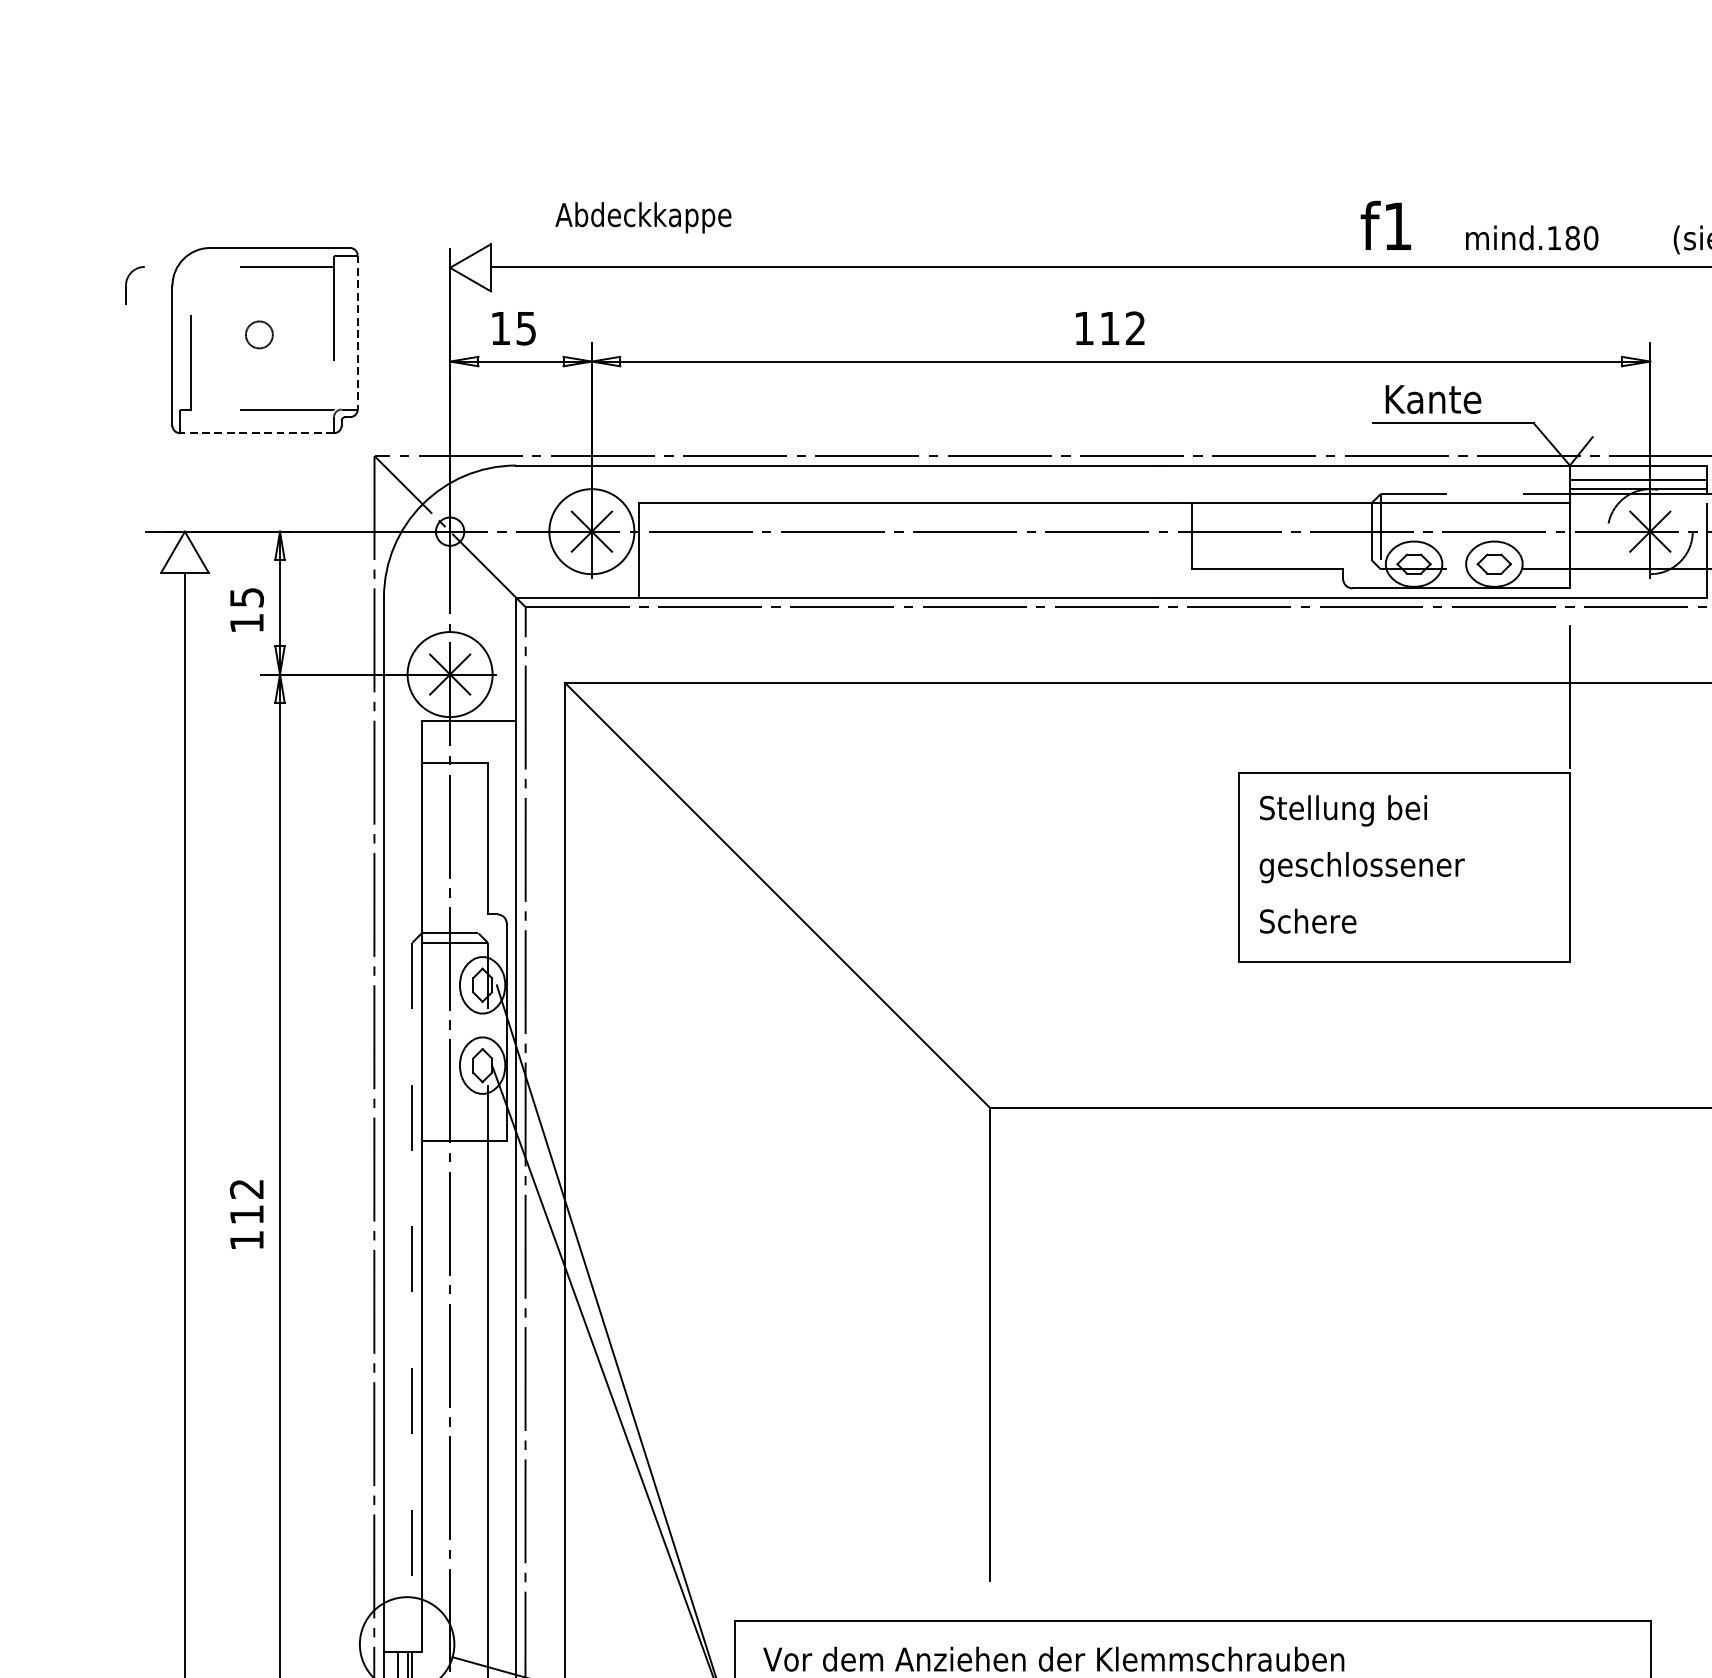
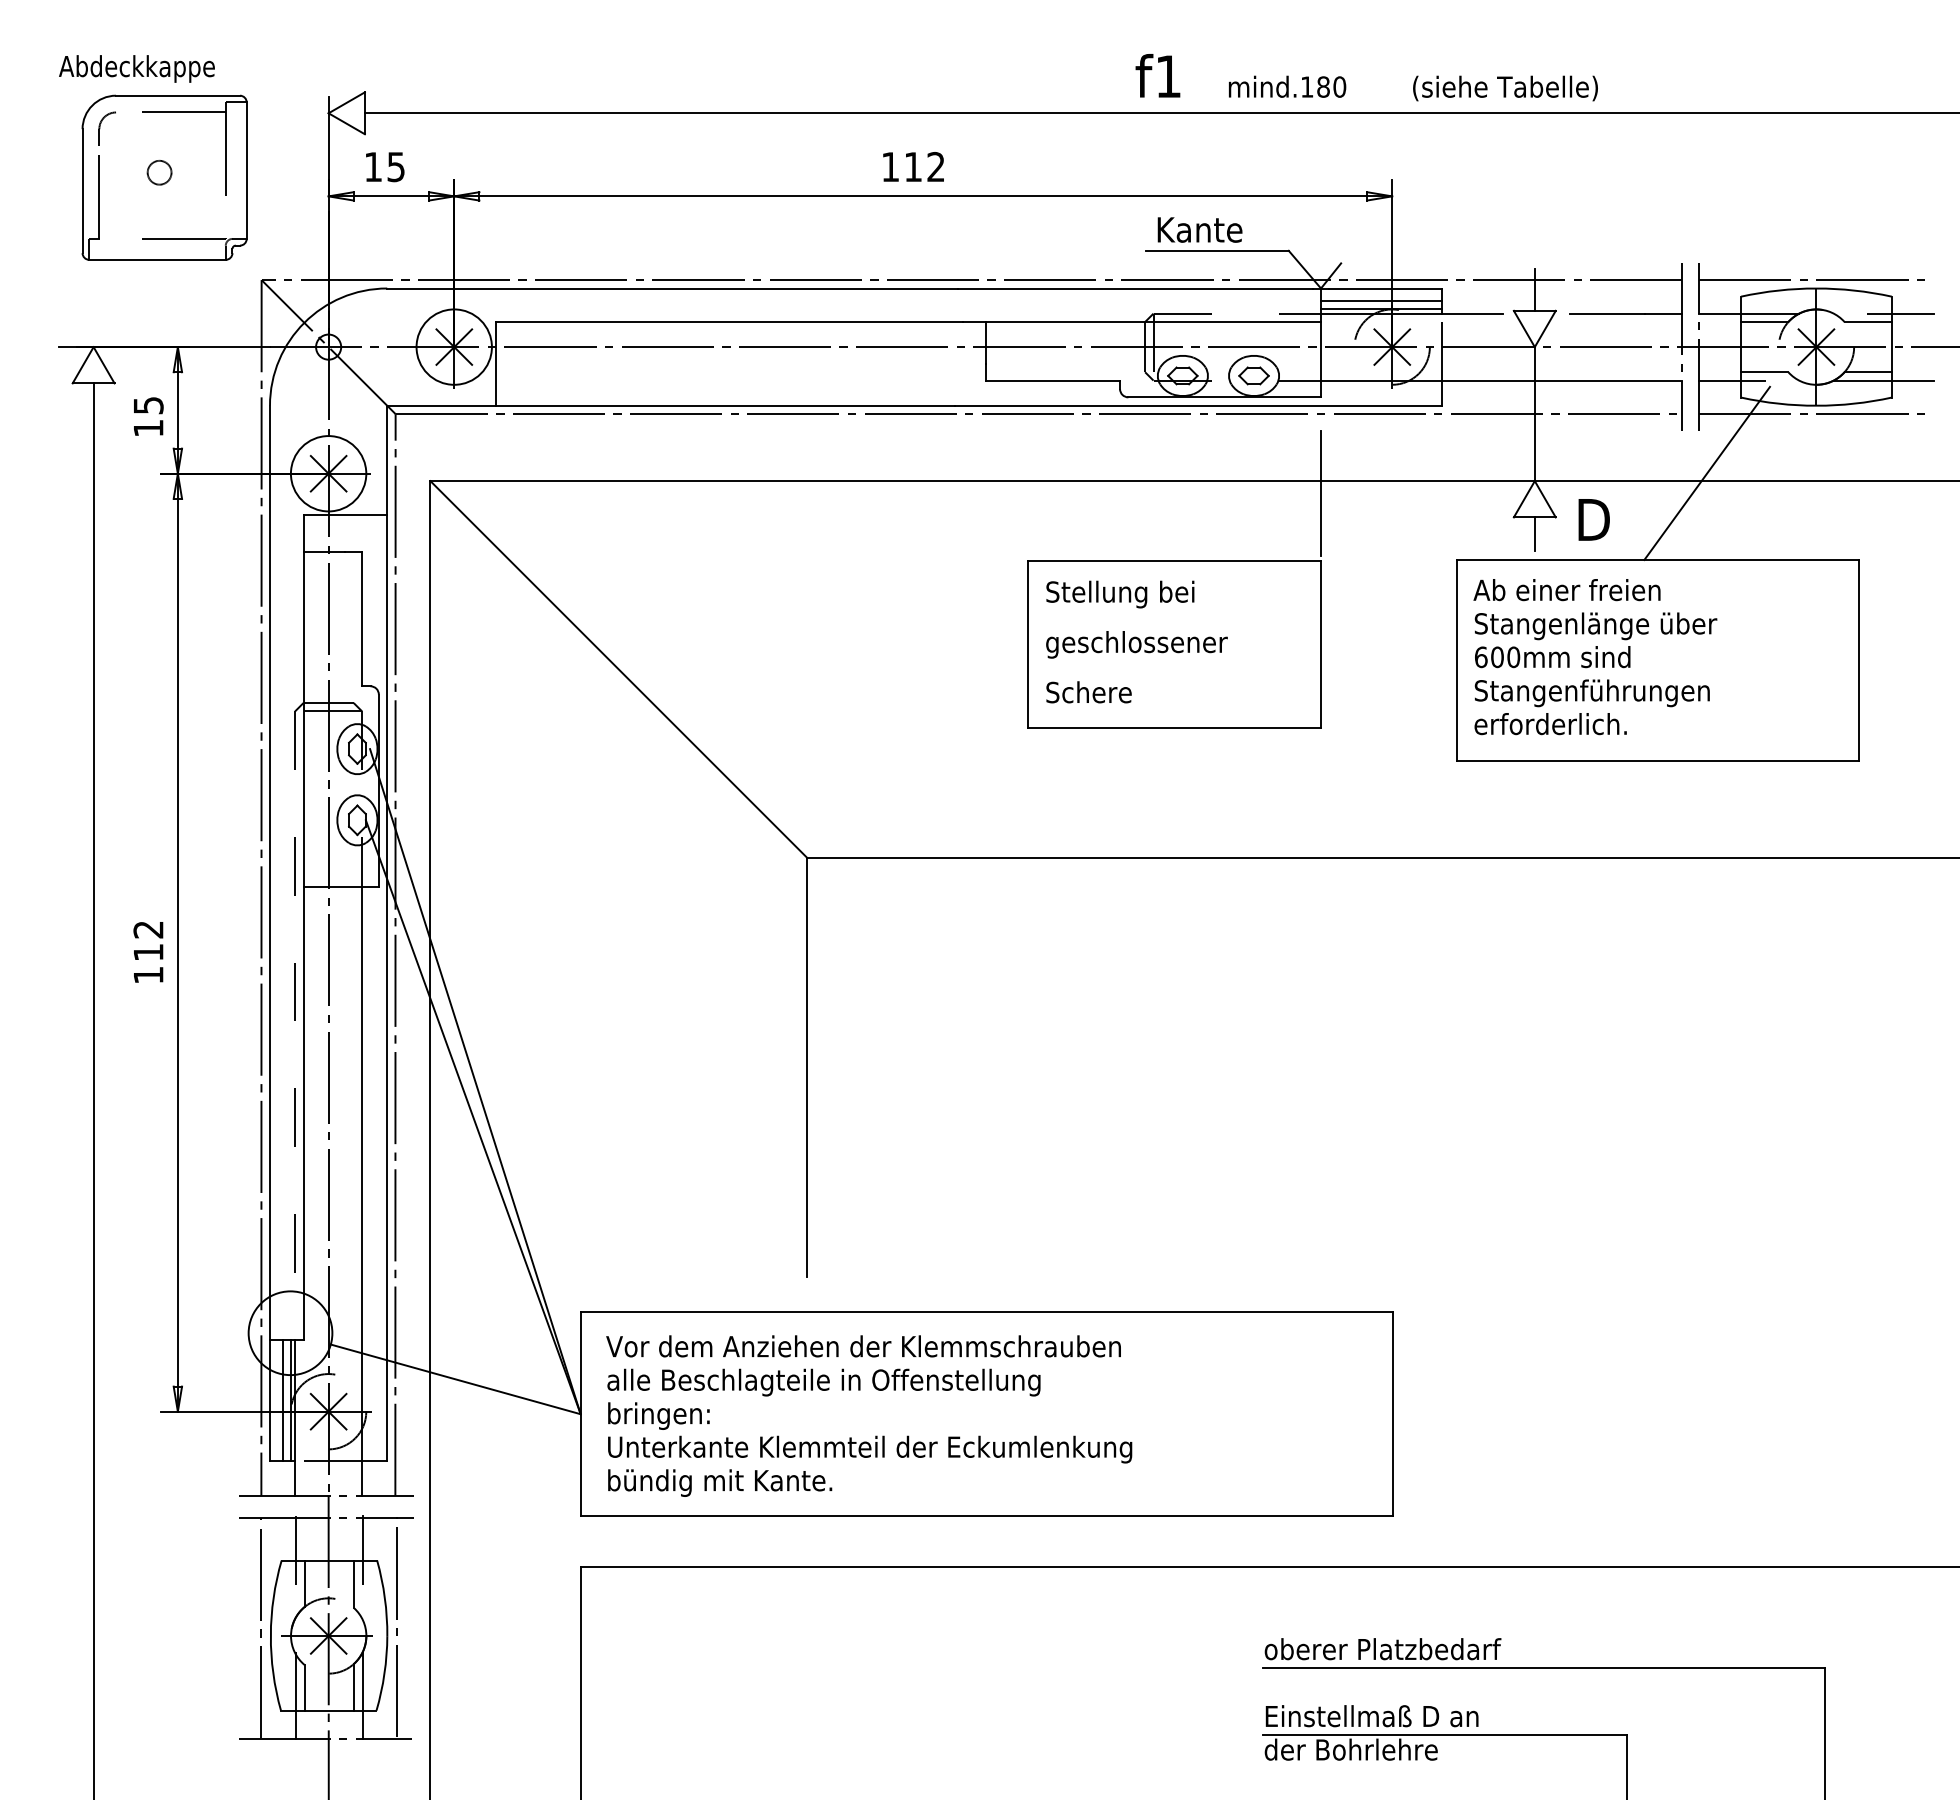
text: (642, 217) -> (136, 68), moved
part: (134, 284) -> (106, 128), moved
line: (357, 333) -> (246, 171), dashed -> solid
line: (257, 432) -> (157, 259), dashed -> solid

